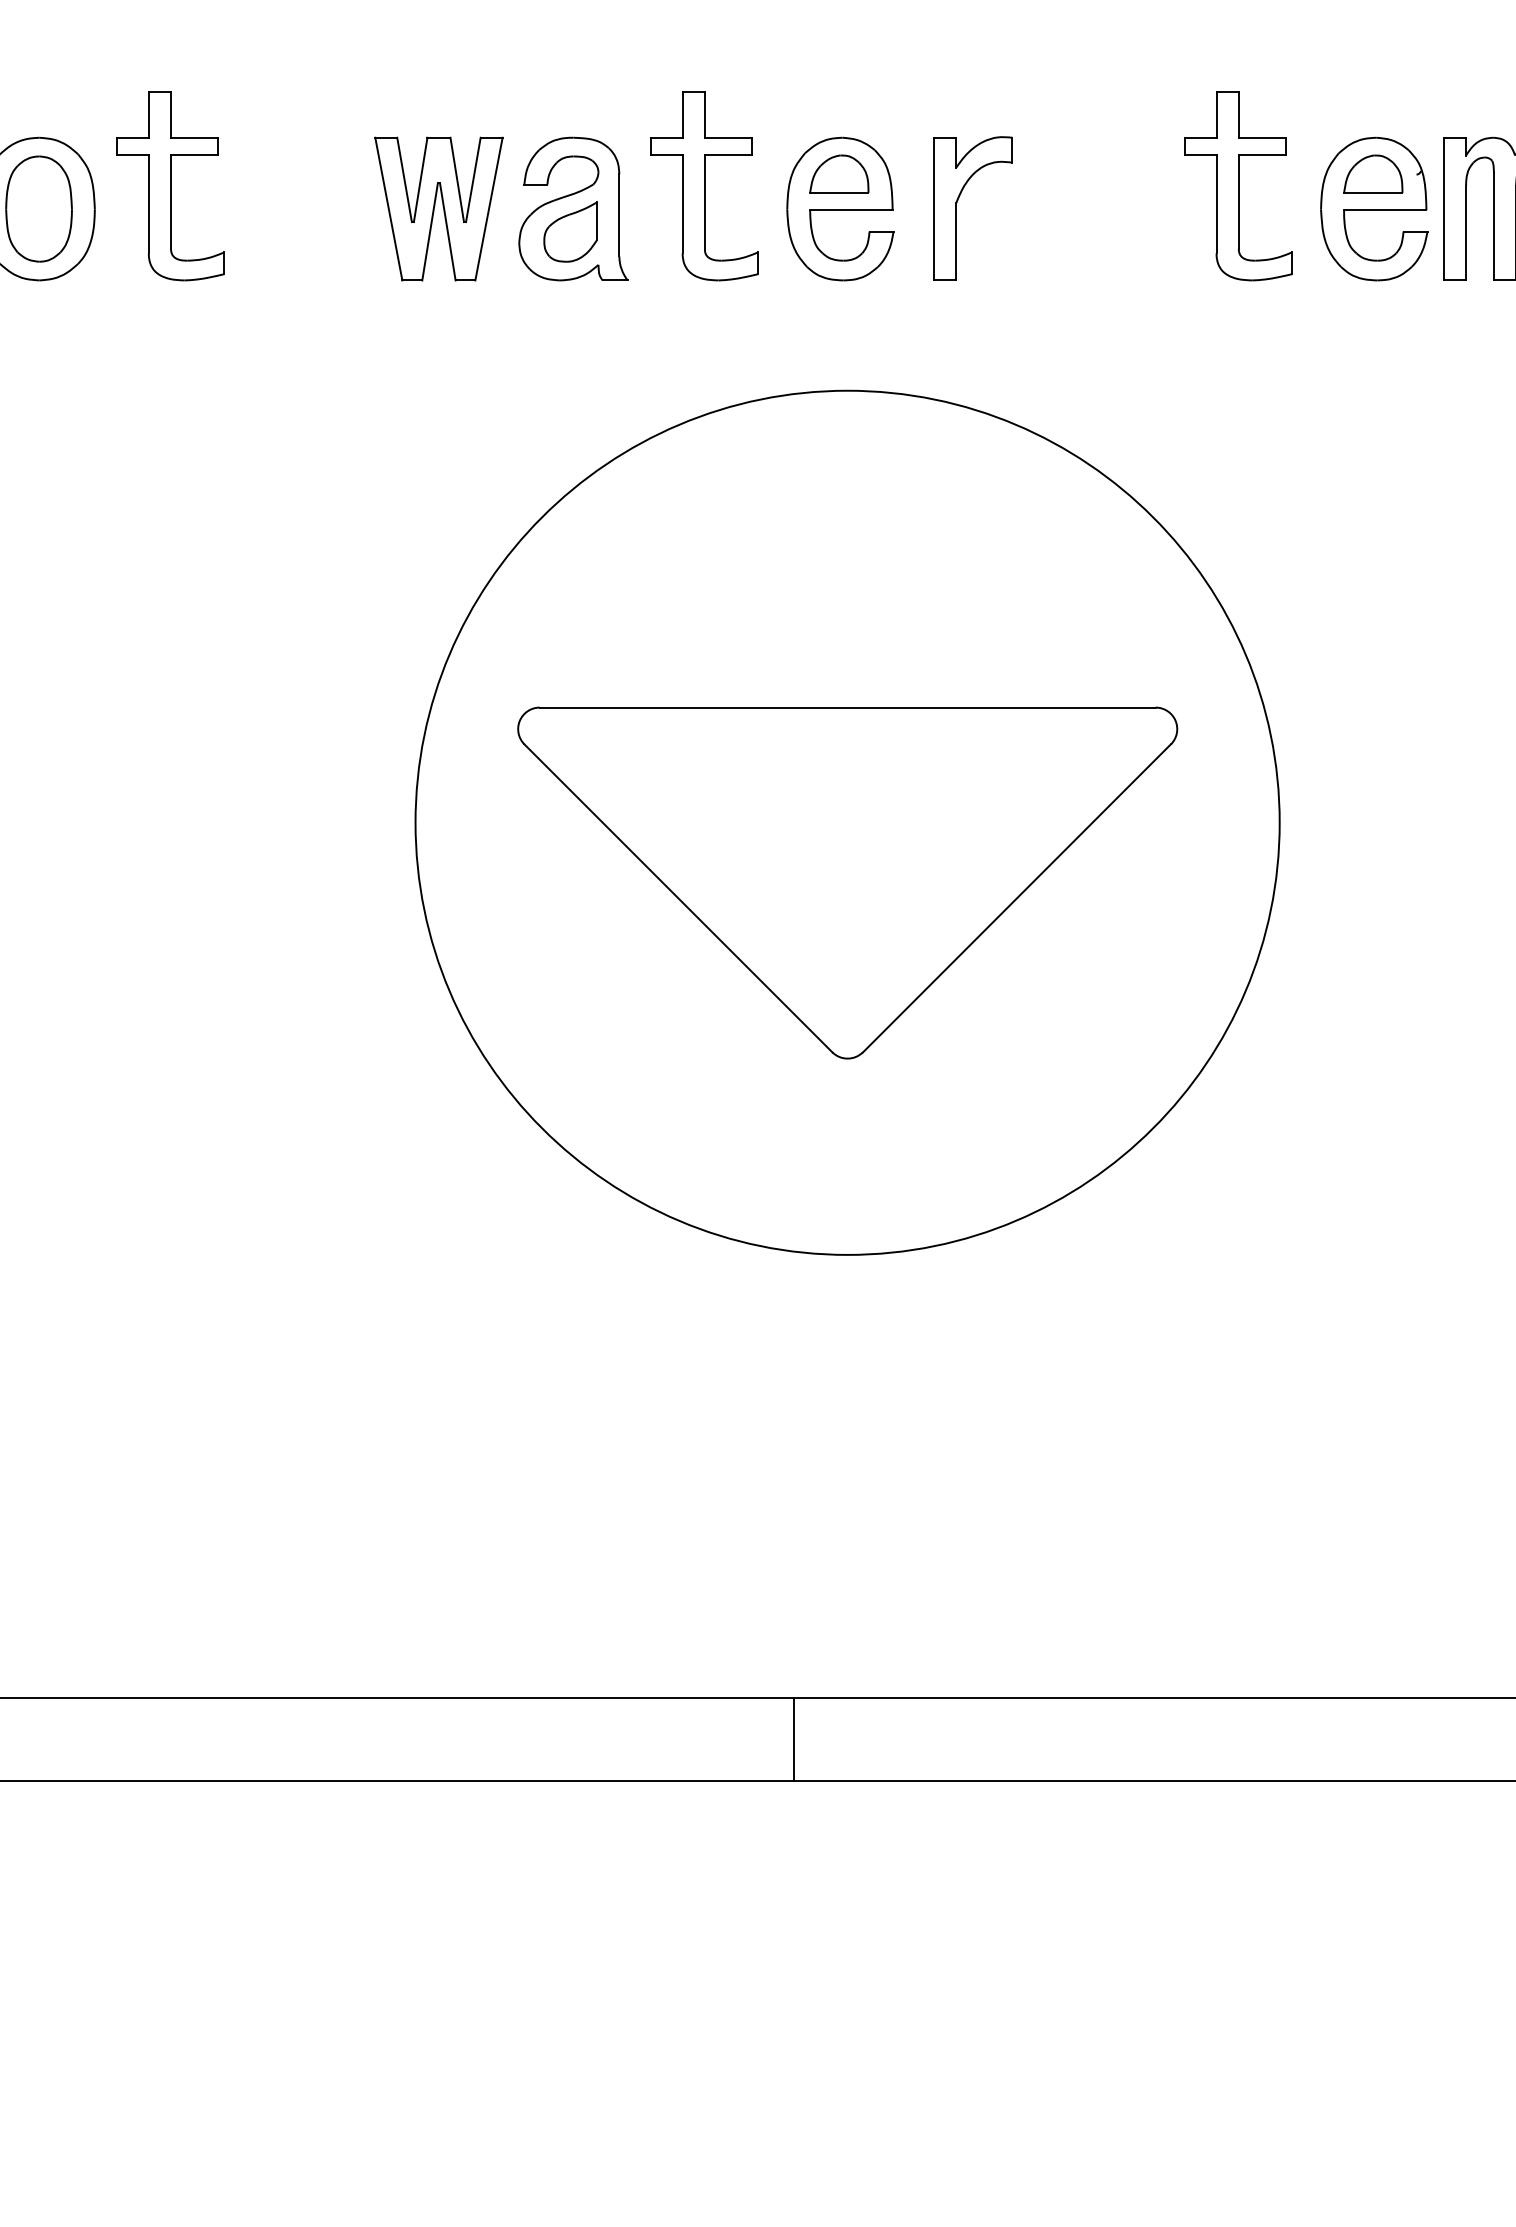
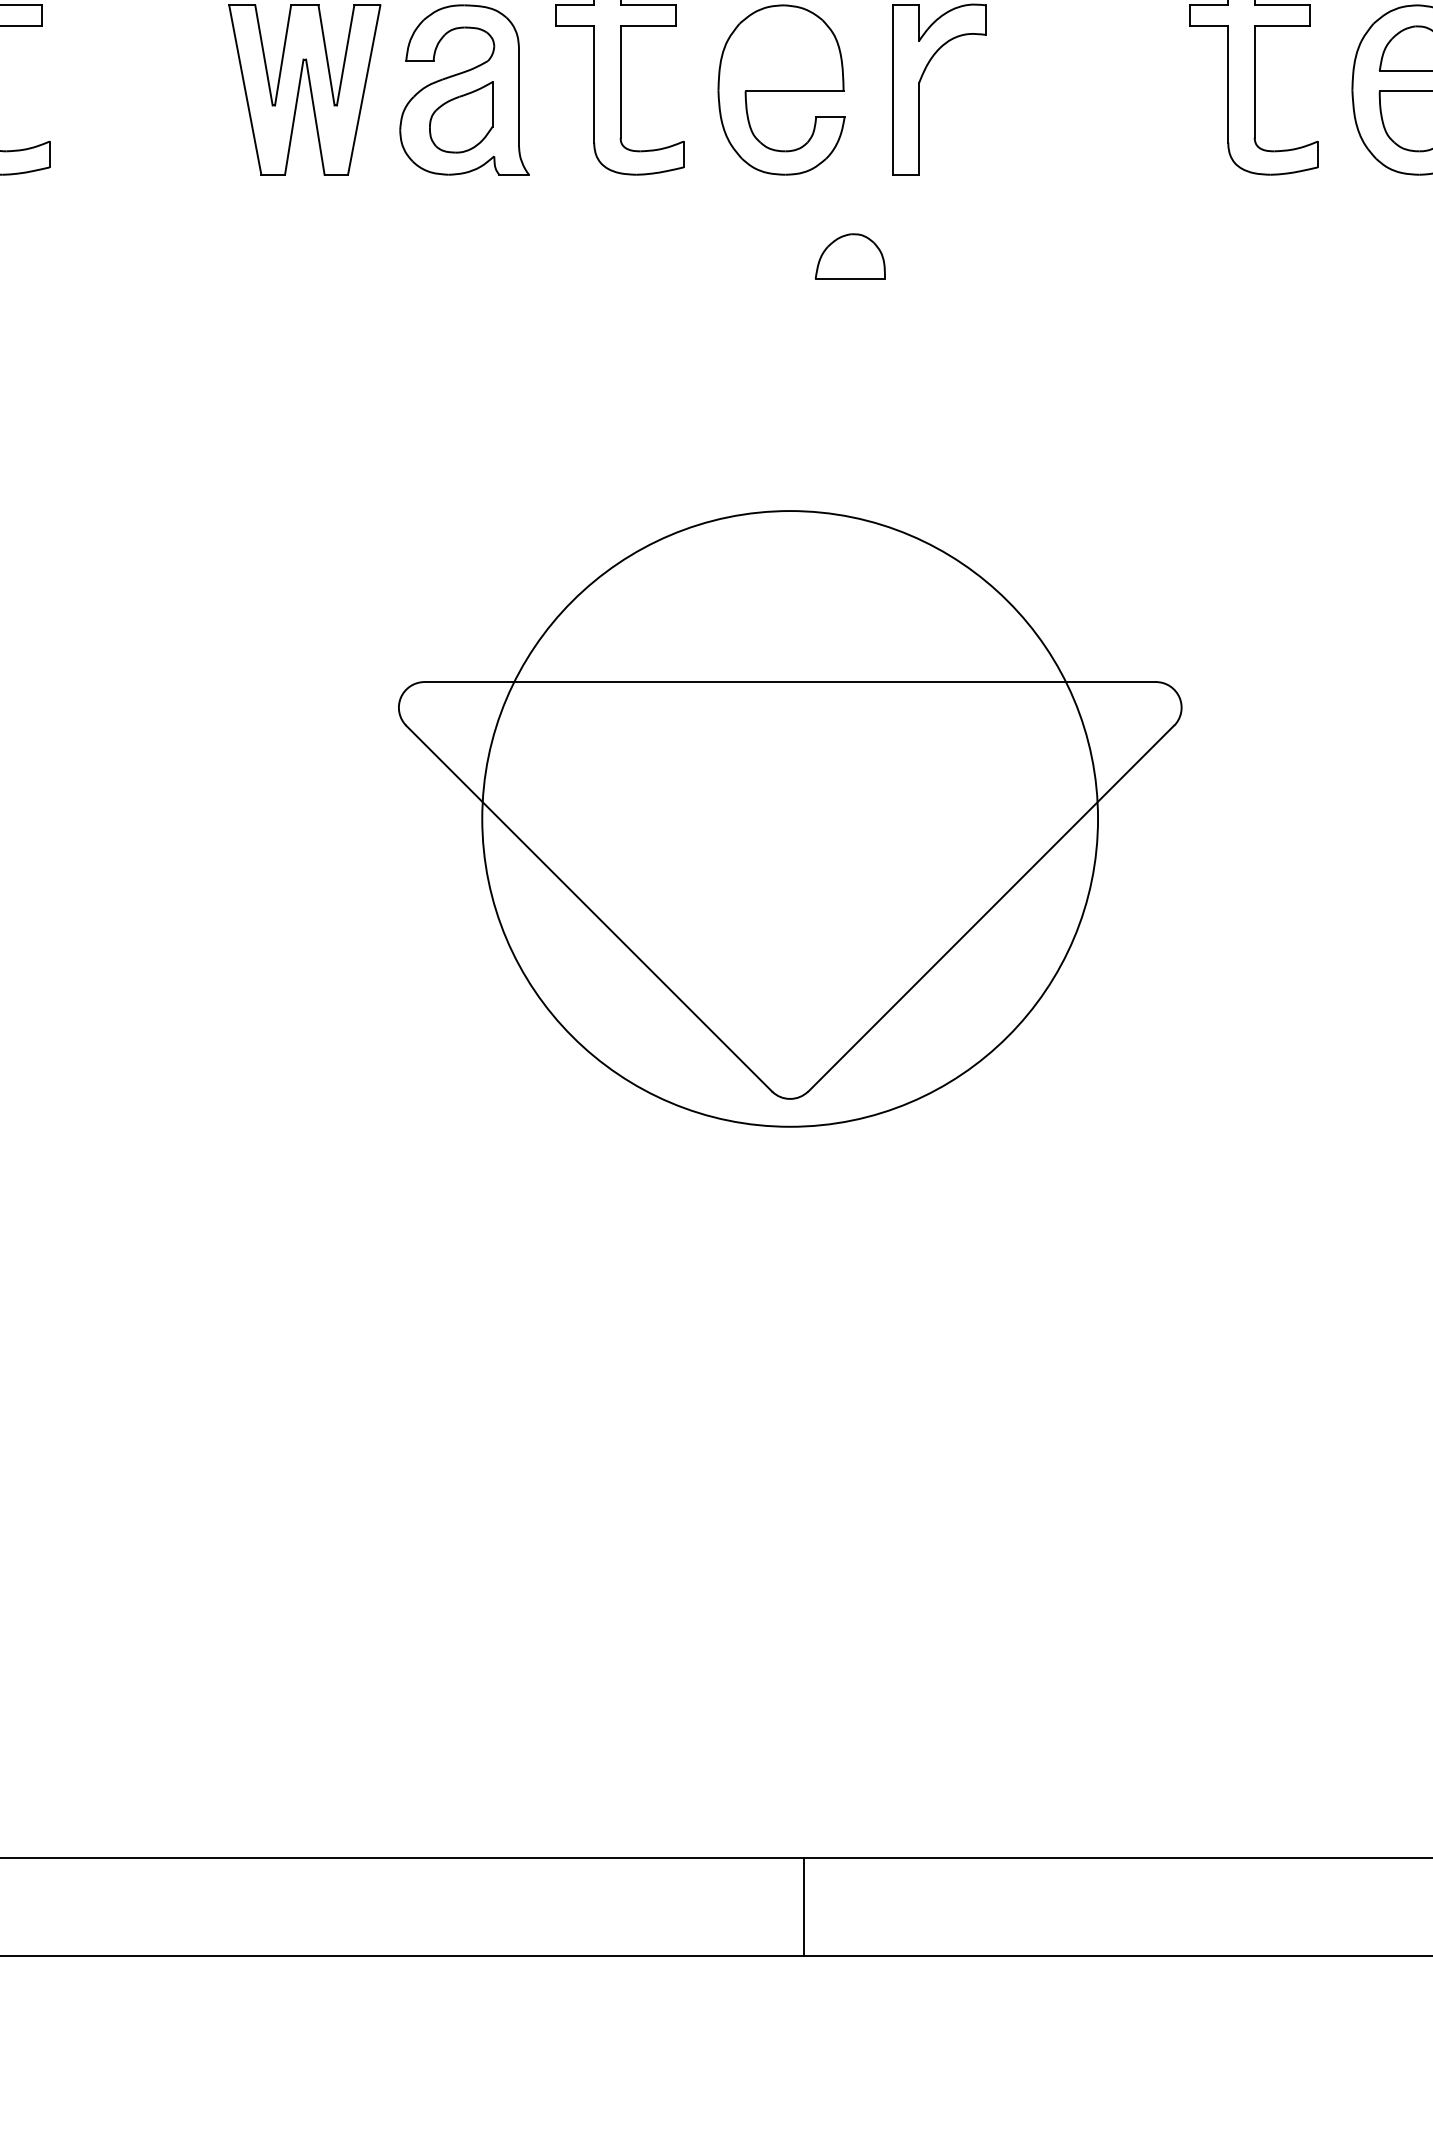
part: (839, 173) -> (850, 255), moved
circle: (847, 822) -> (790, 818), size x0.6
line: (793, 1738) -> (804, 1906), moved

